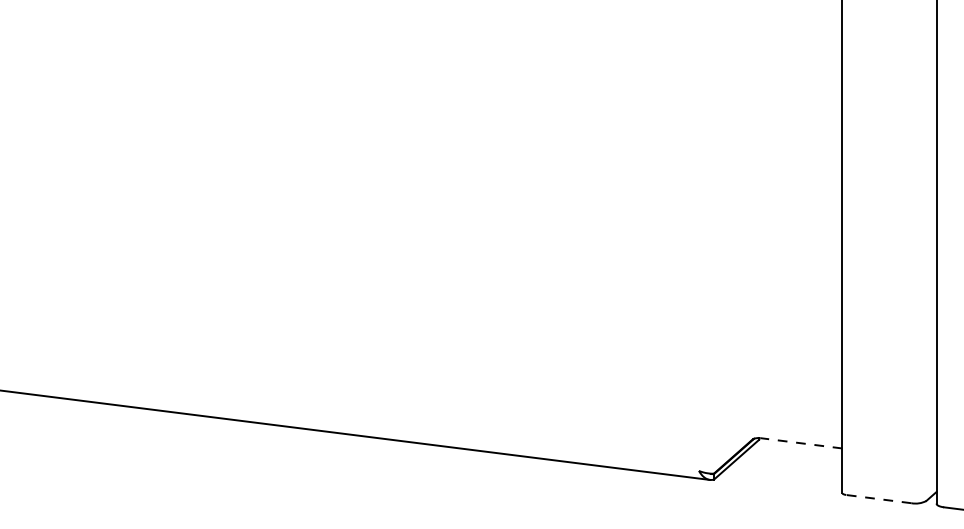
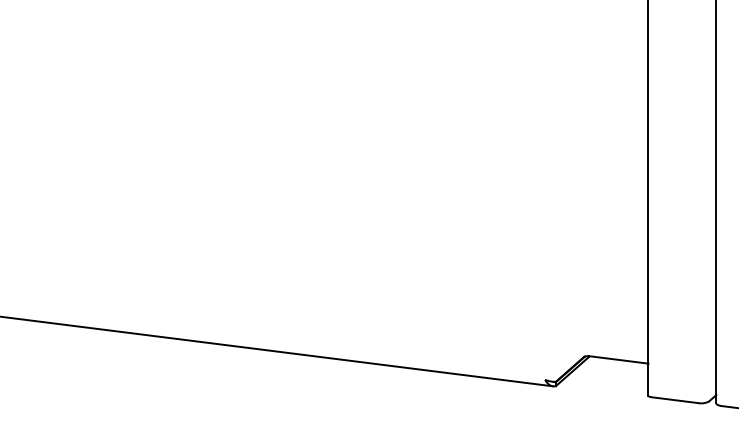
line: (802, 442) -> (619, 359), dashed -> solid
line: (878, 499) -> (674, 400), dashed -> solid

